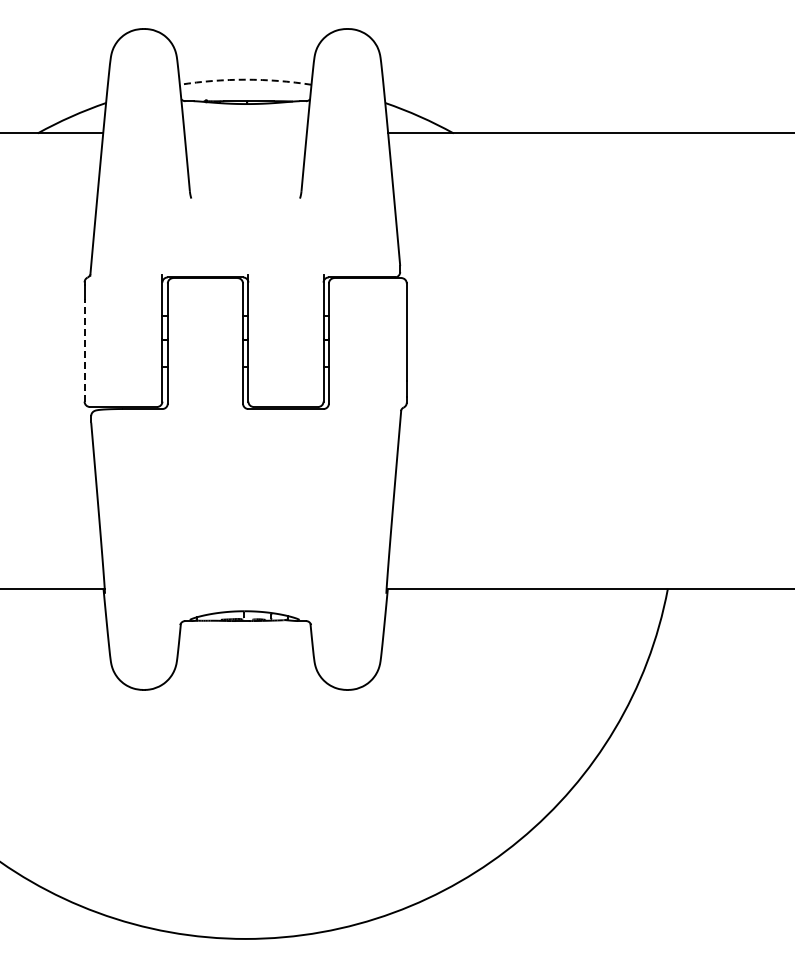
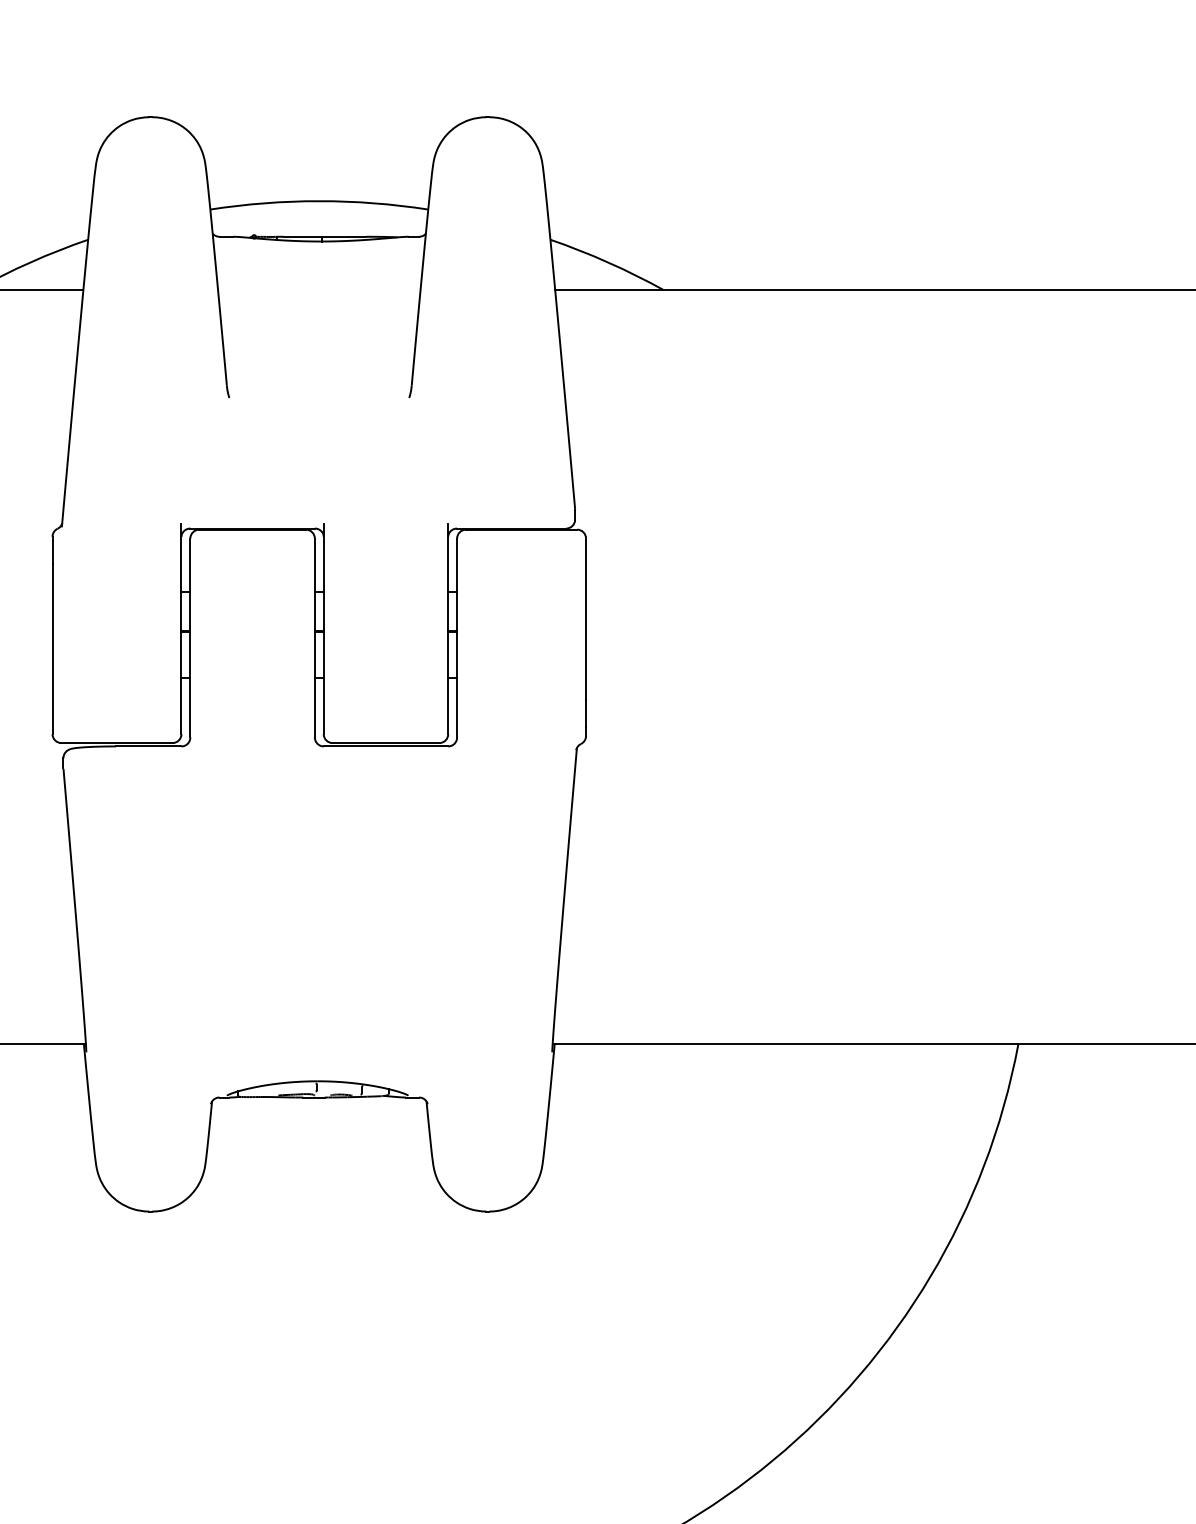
arc: (245, 79) -> (318, 200), dashed -> solid
line: (84, 349) -> (52, 647), dashed -> solid

